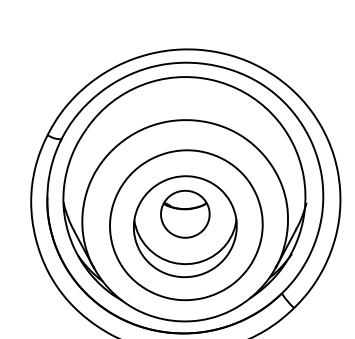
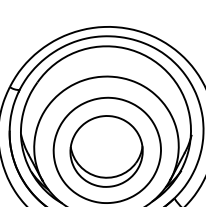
part: (185, 213) -> (106, 142), removed

